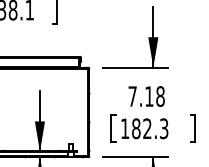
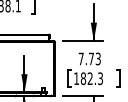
text: (154, 95) -> (94, 58), 7.18 -> 7.73

